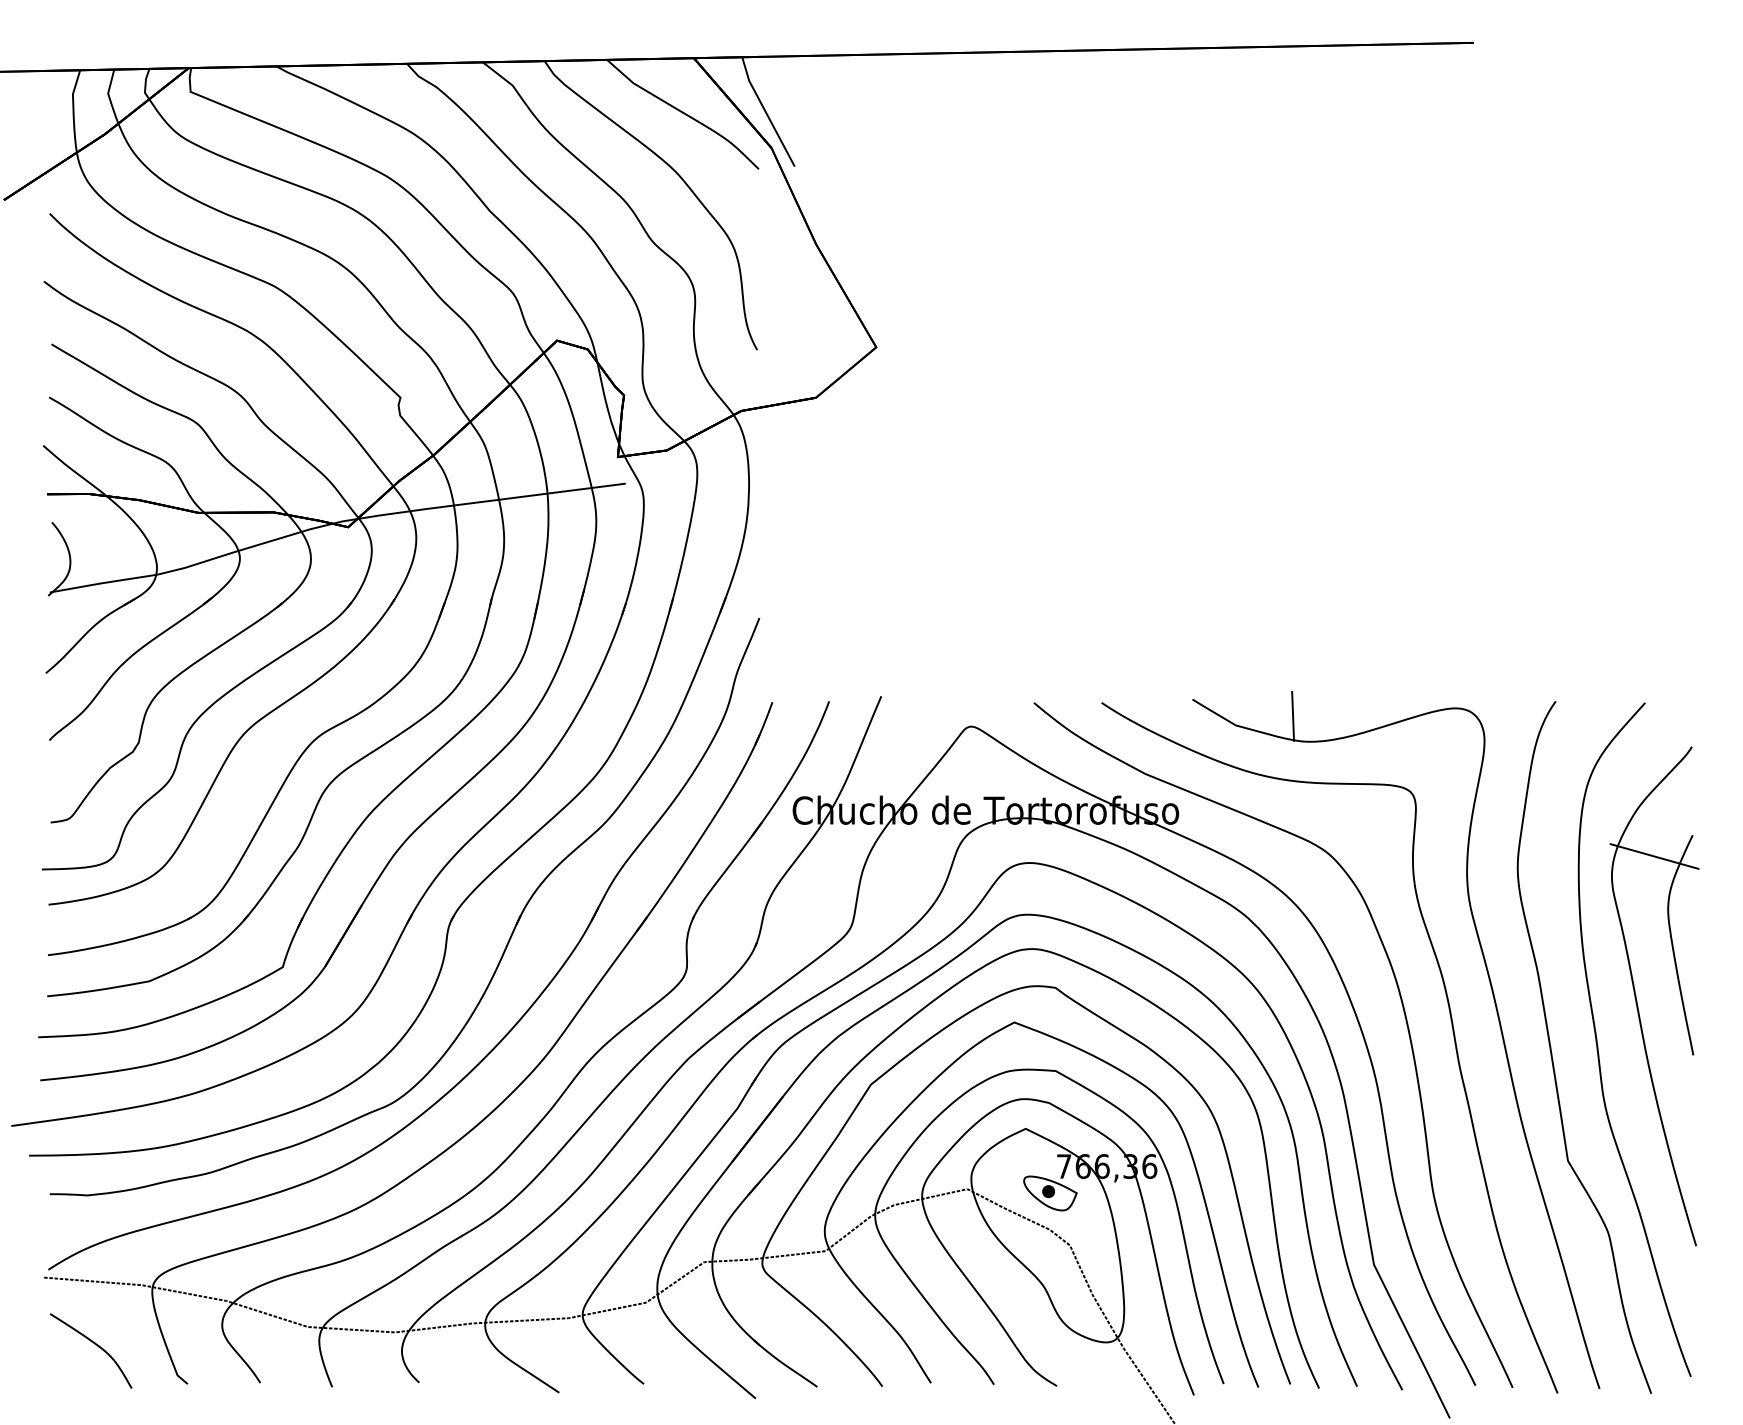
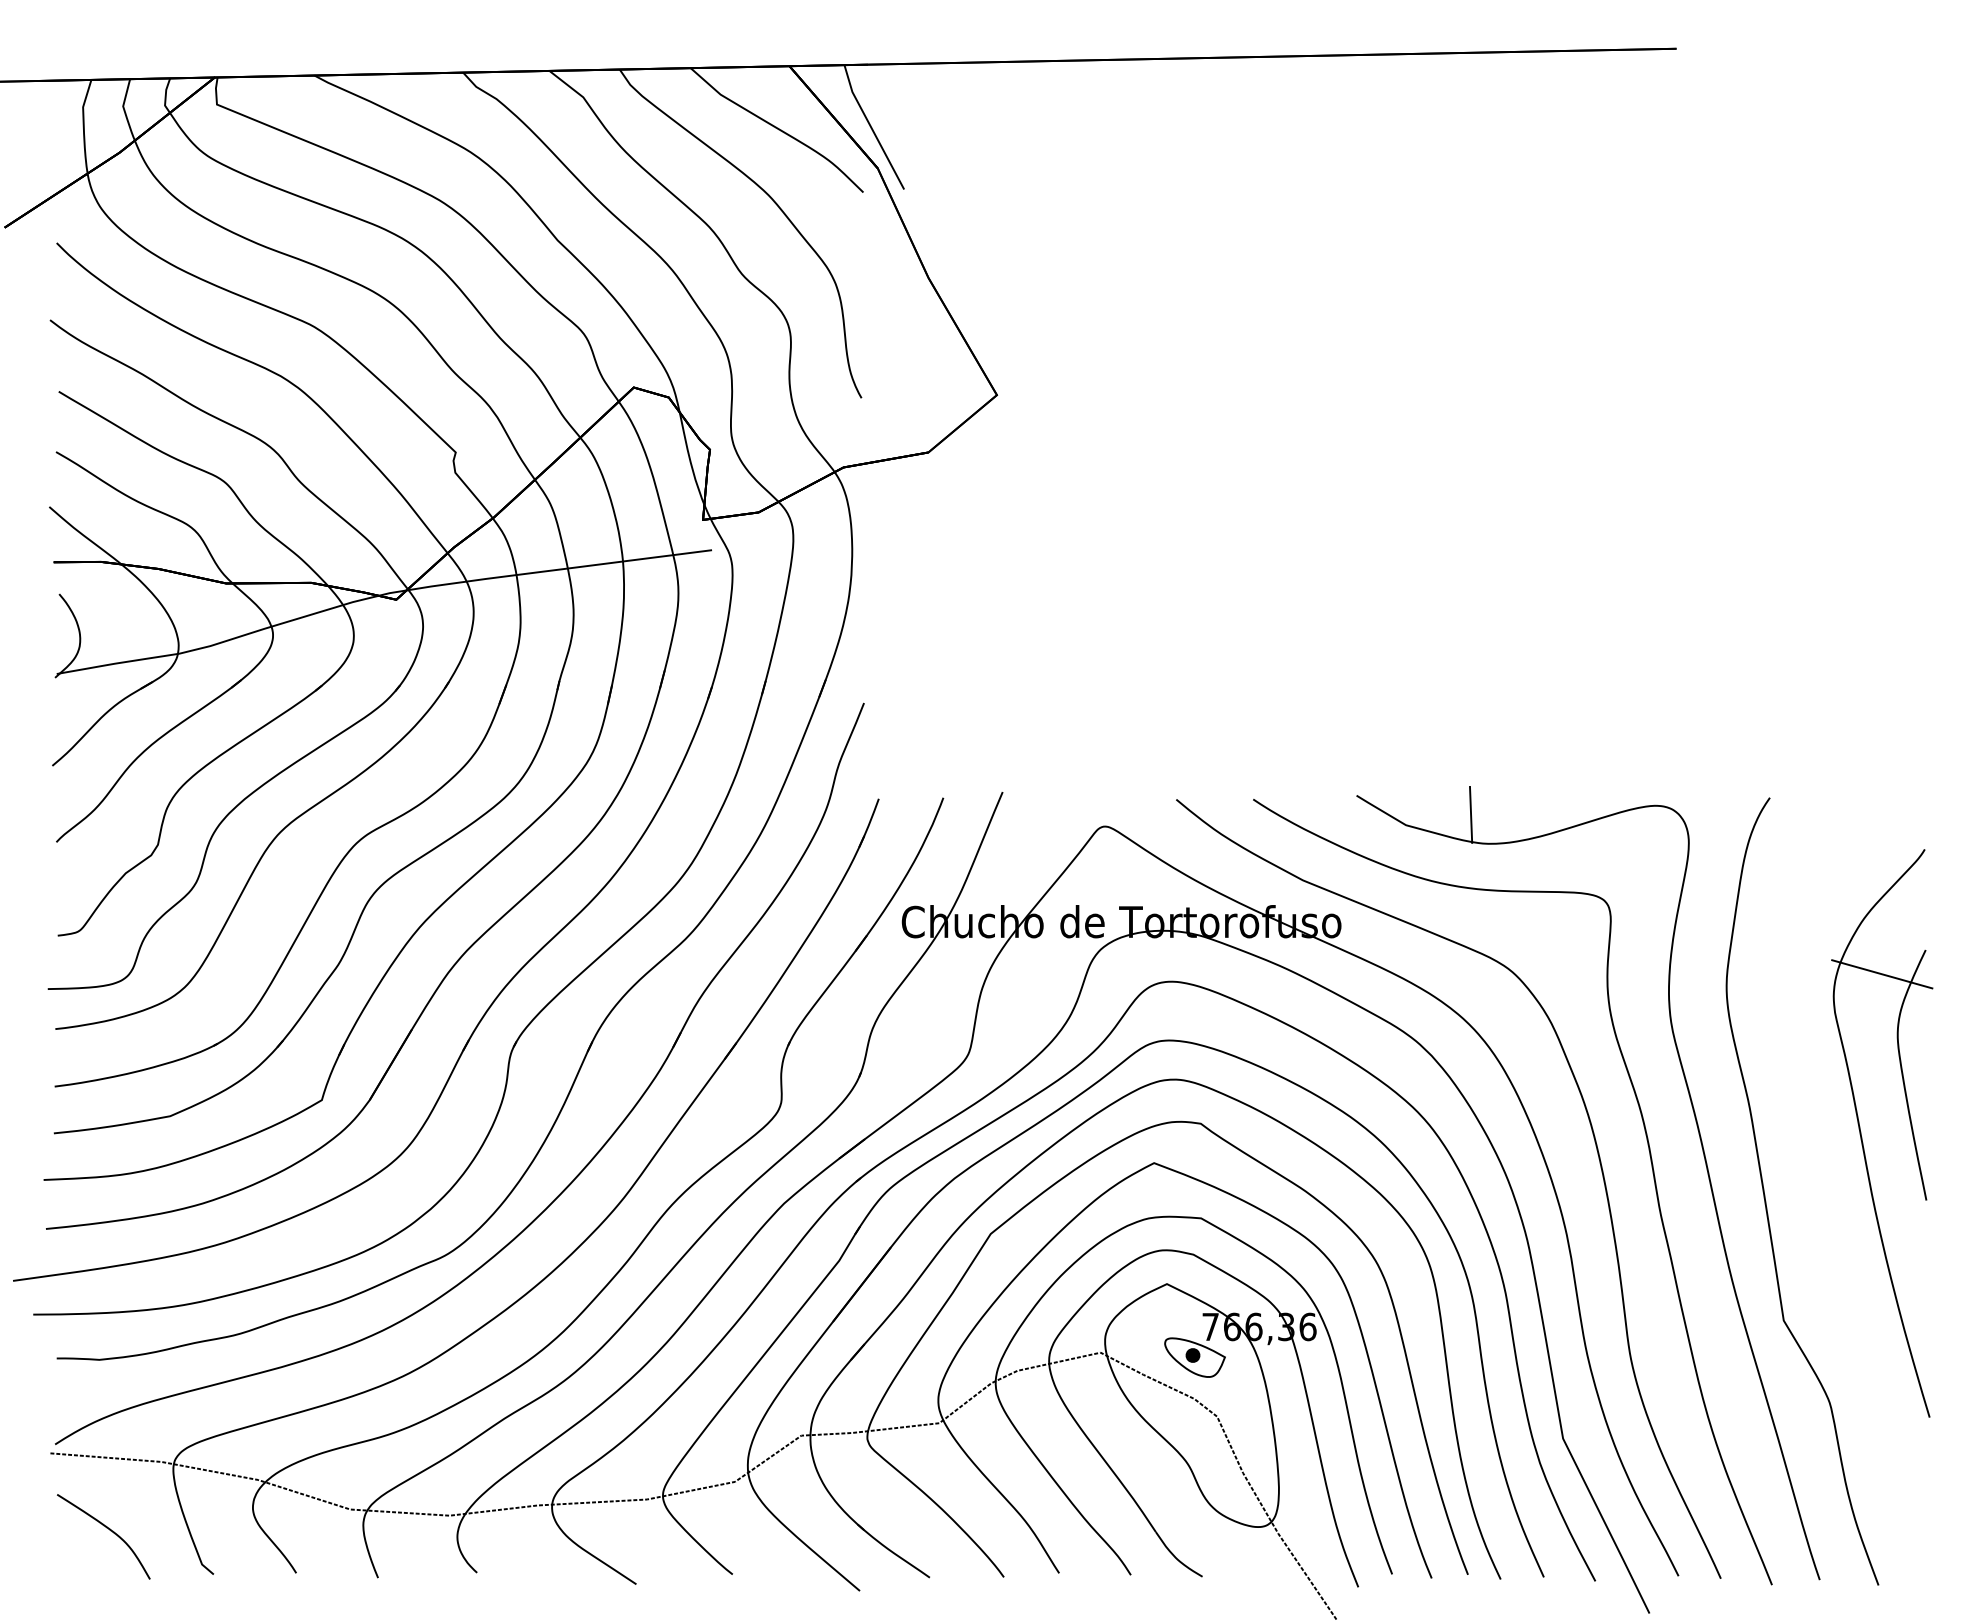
curve: (1598, 1047) -> (1818, 1191), removed

